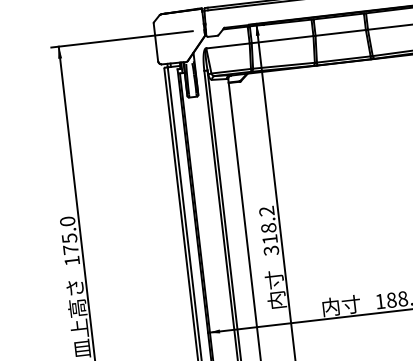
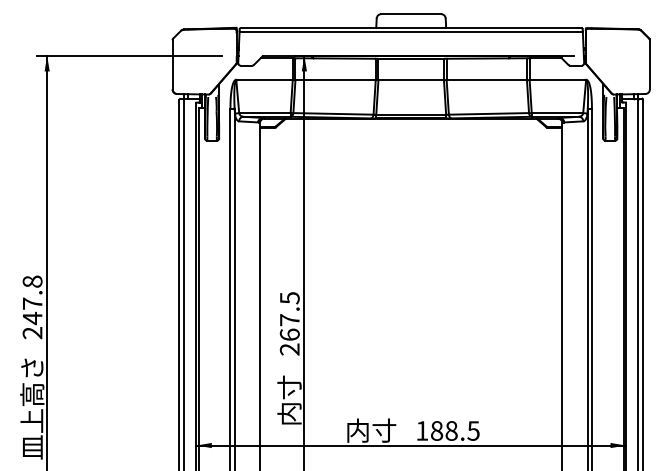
text: (268, 230) -> (289, 323), 318.2 -> 267.5
text: (69, 241) -> (32, 307), 175.0 -> 247.8

